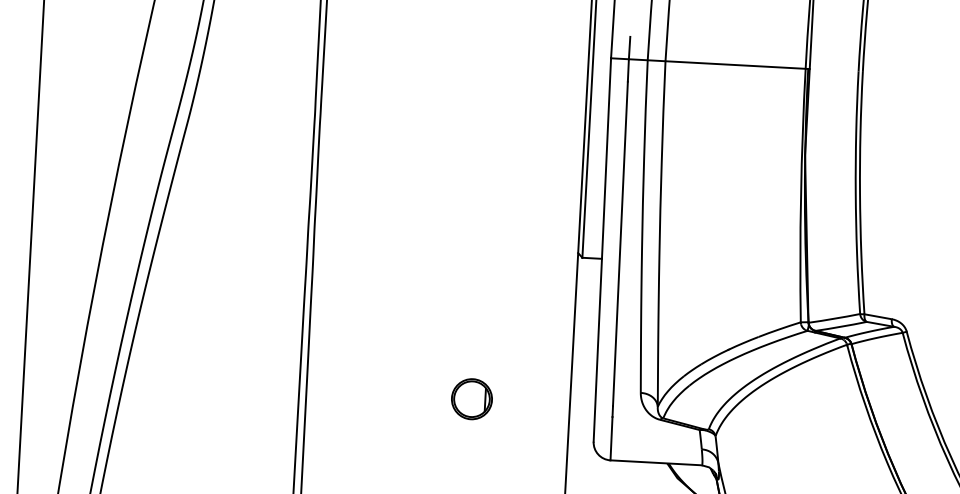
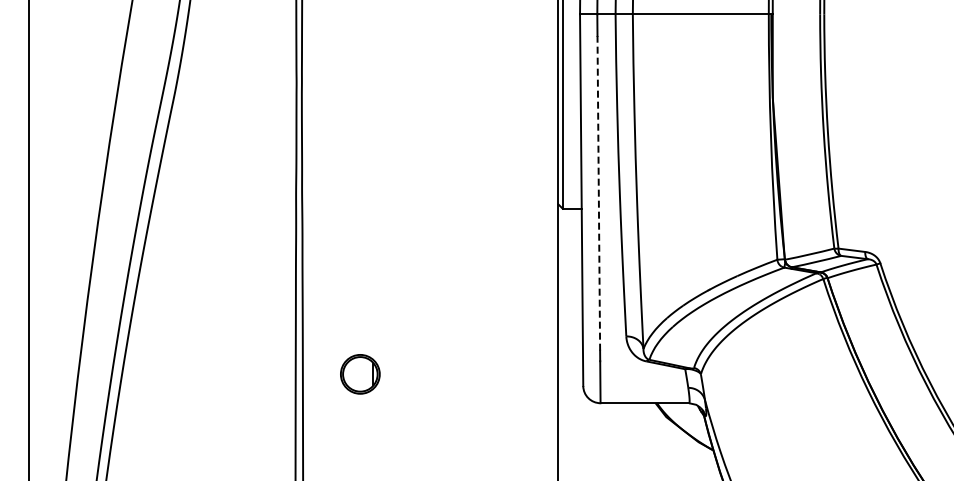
line: (620, 243) -> (598, 192), solid -> dashed
part: (472, 399) -> (360, 374), moved

